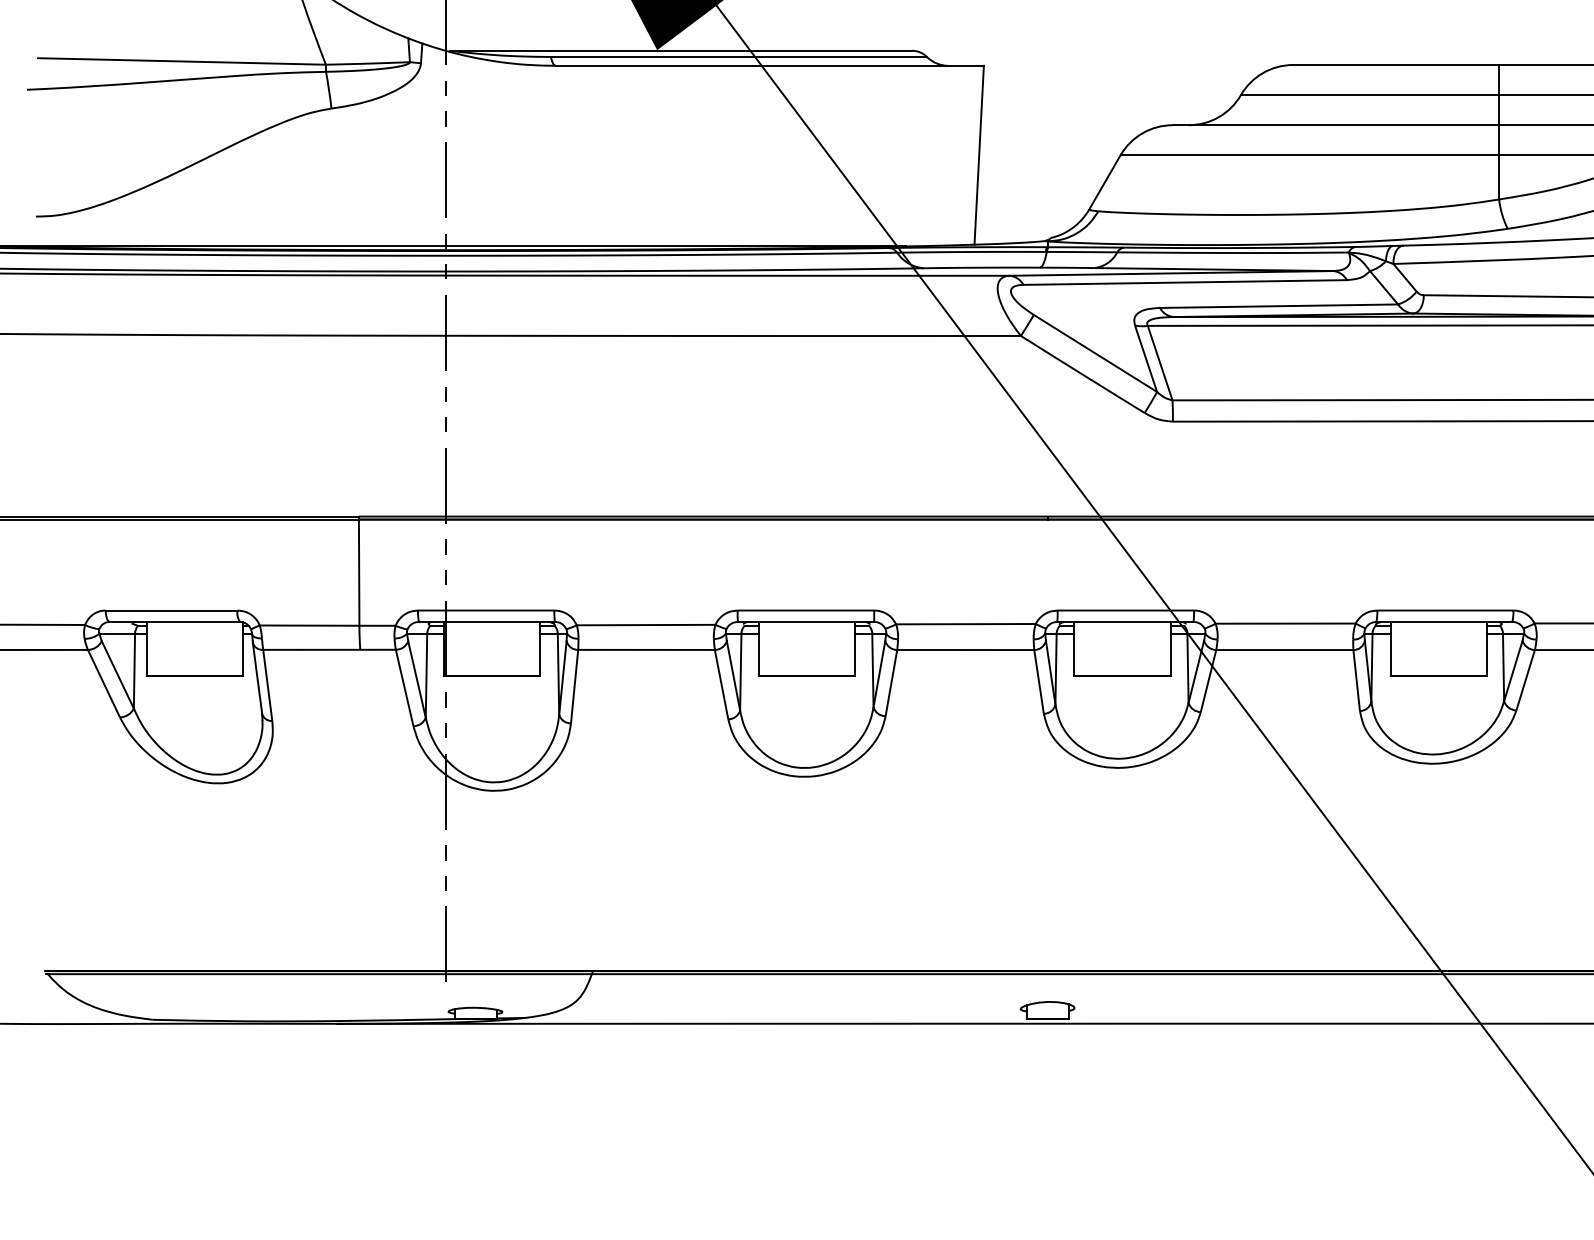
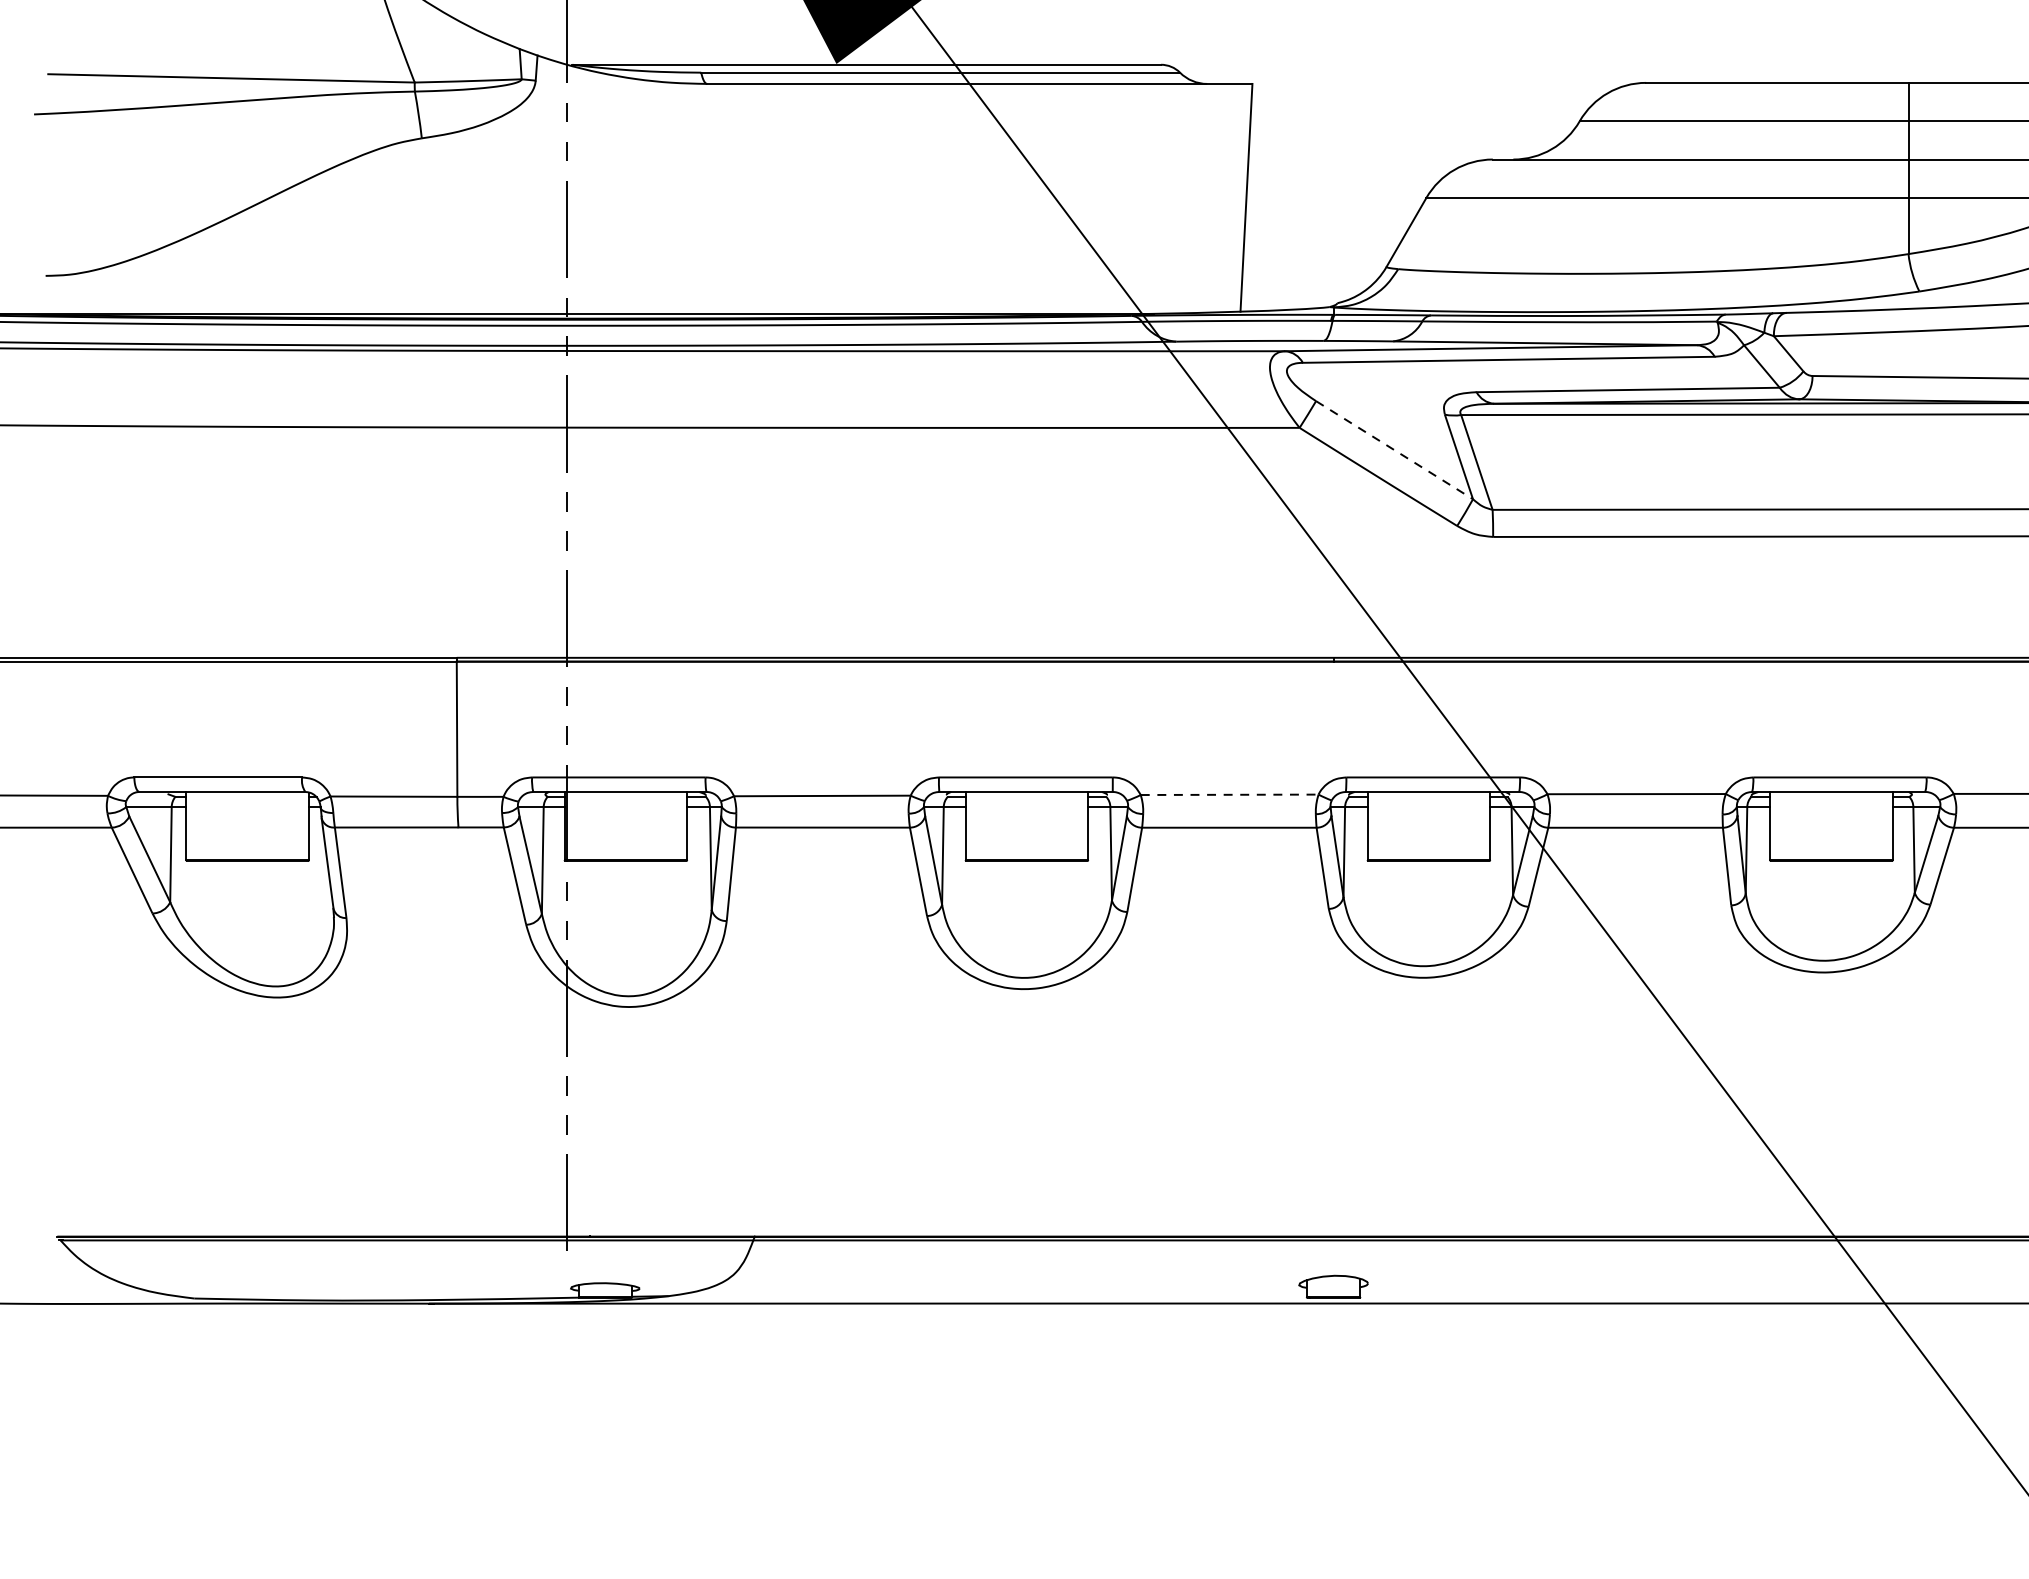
line: (1095, 353) -> (1394, 450), solid -> dashed
line: (965, 624) -> (1229, 795), solid -> dashed

